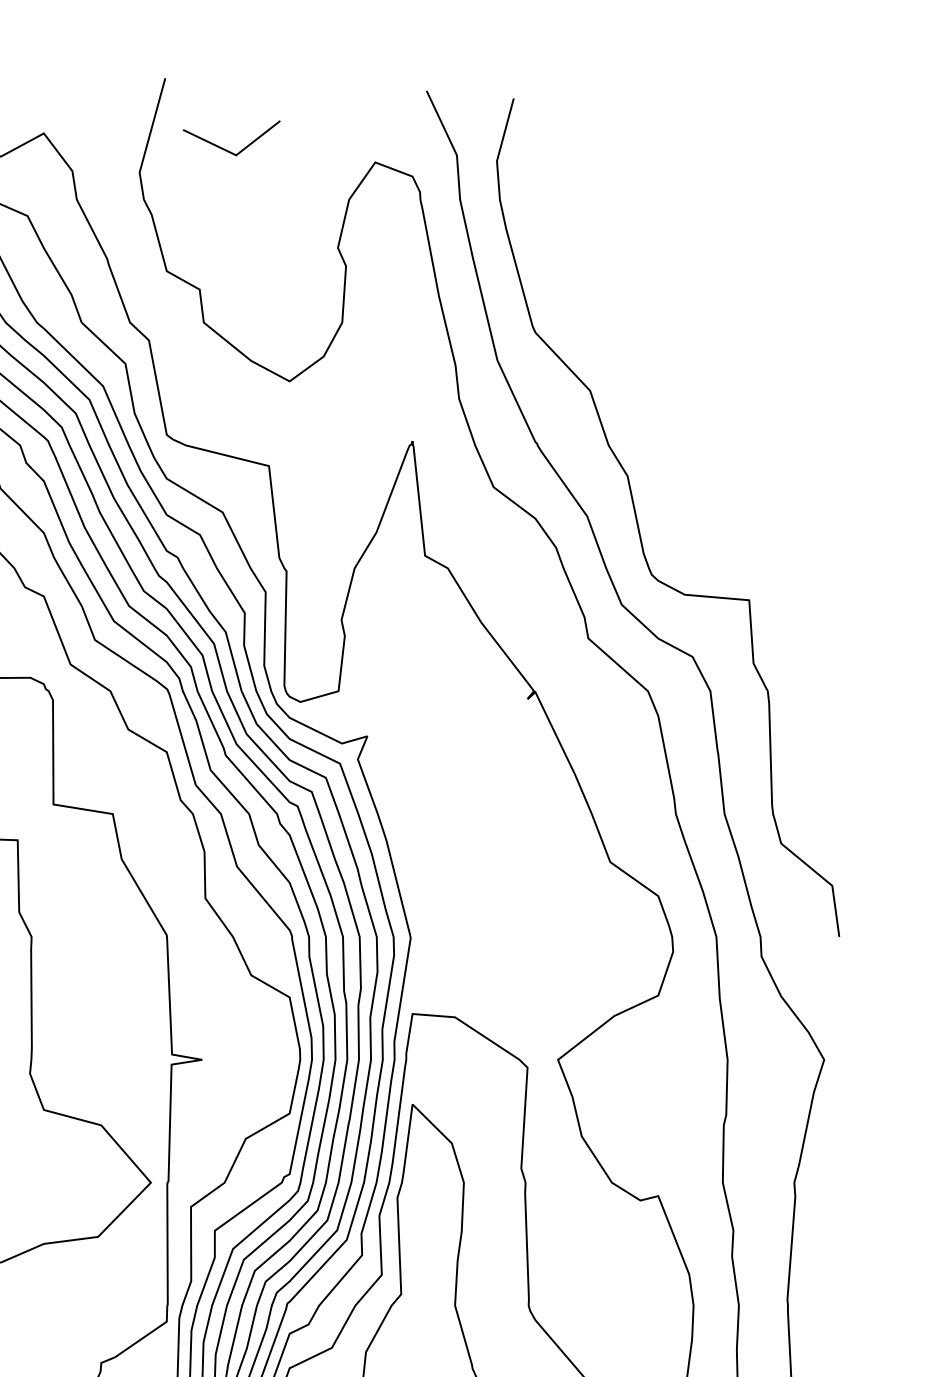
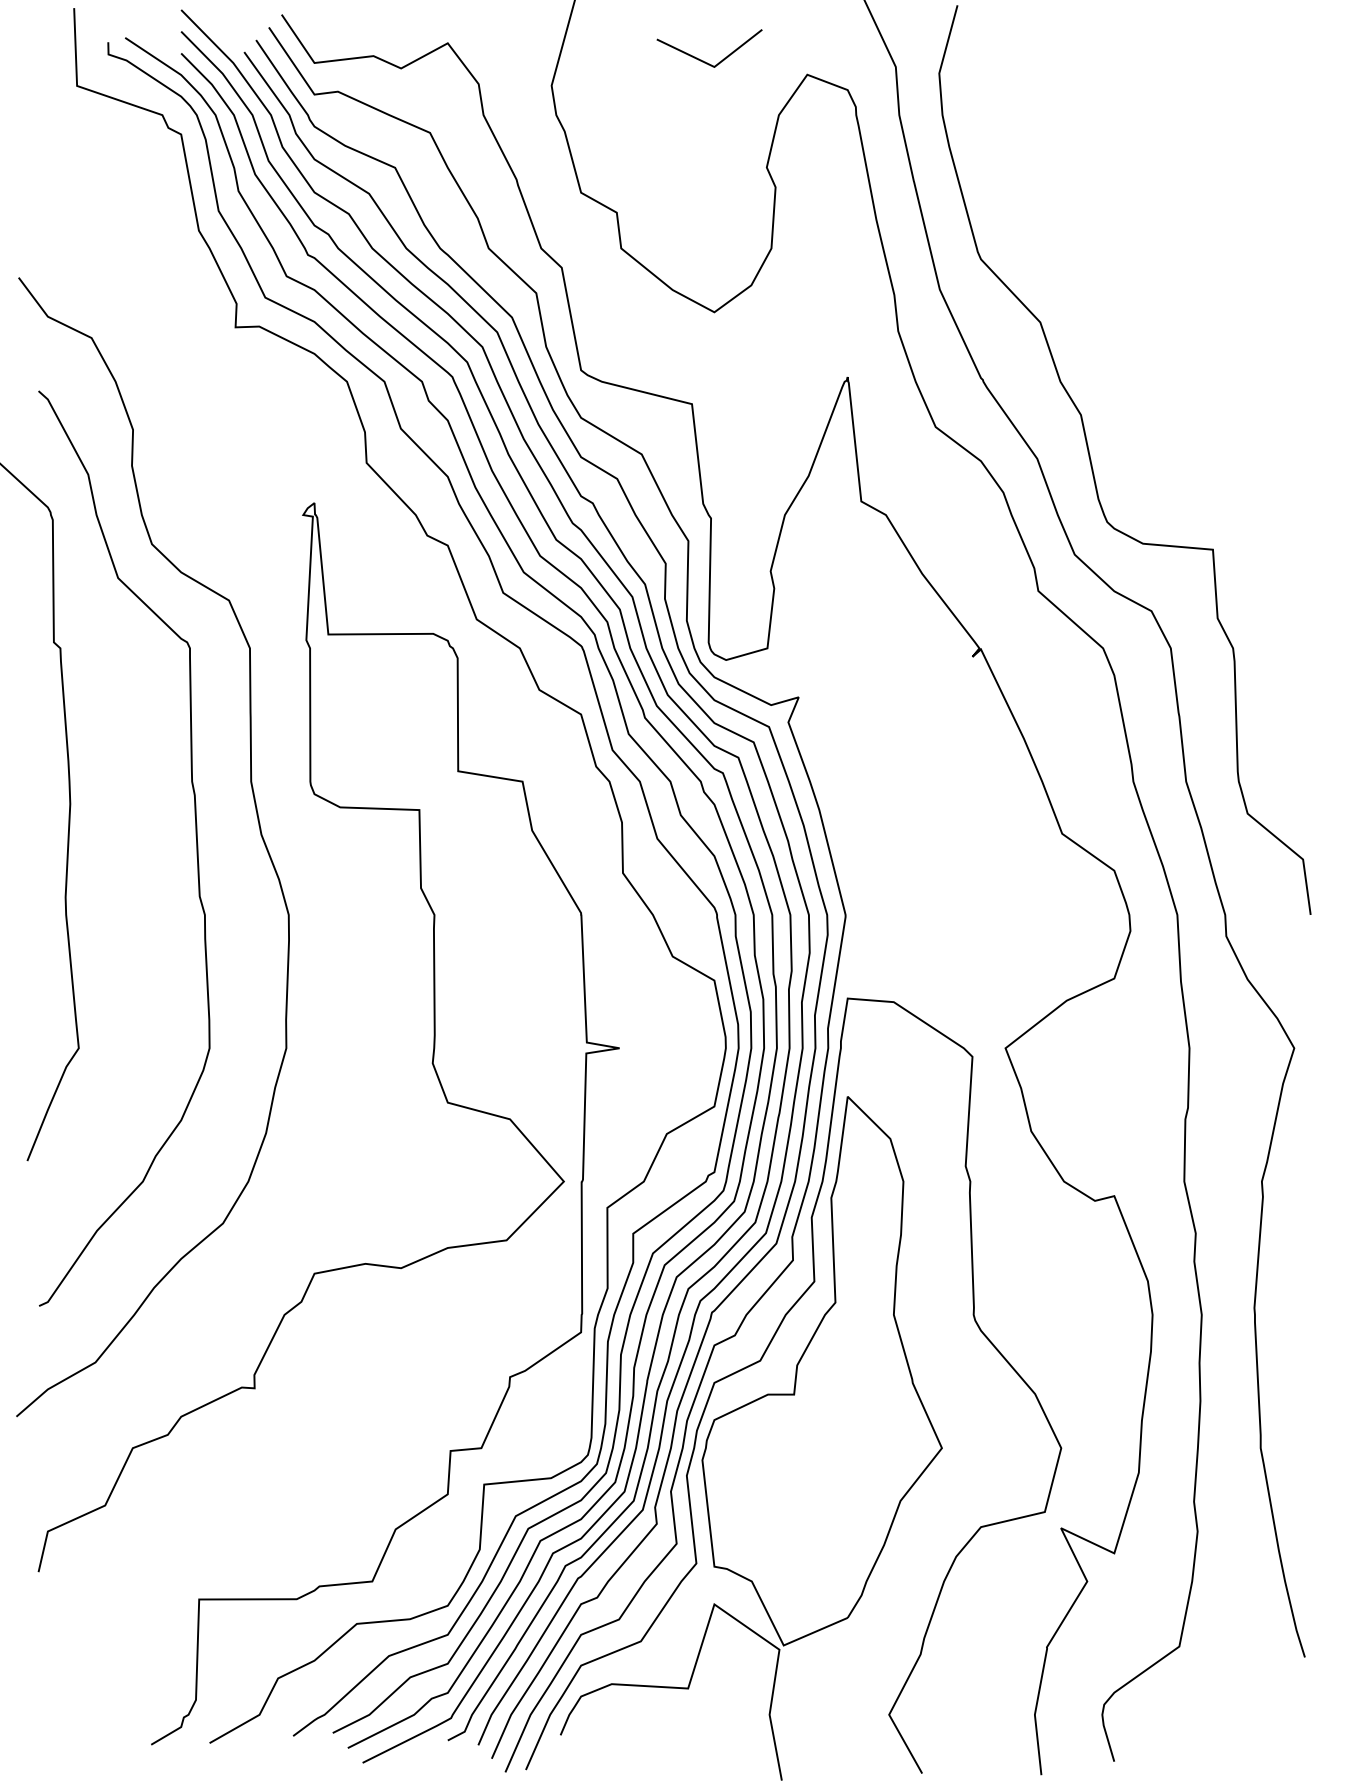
line: (226, 149) -> (703, 60), moved

